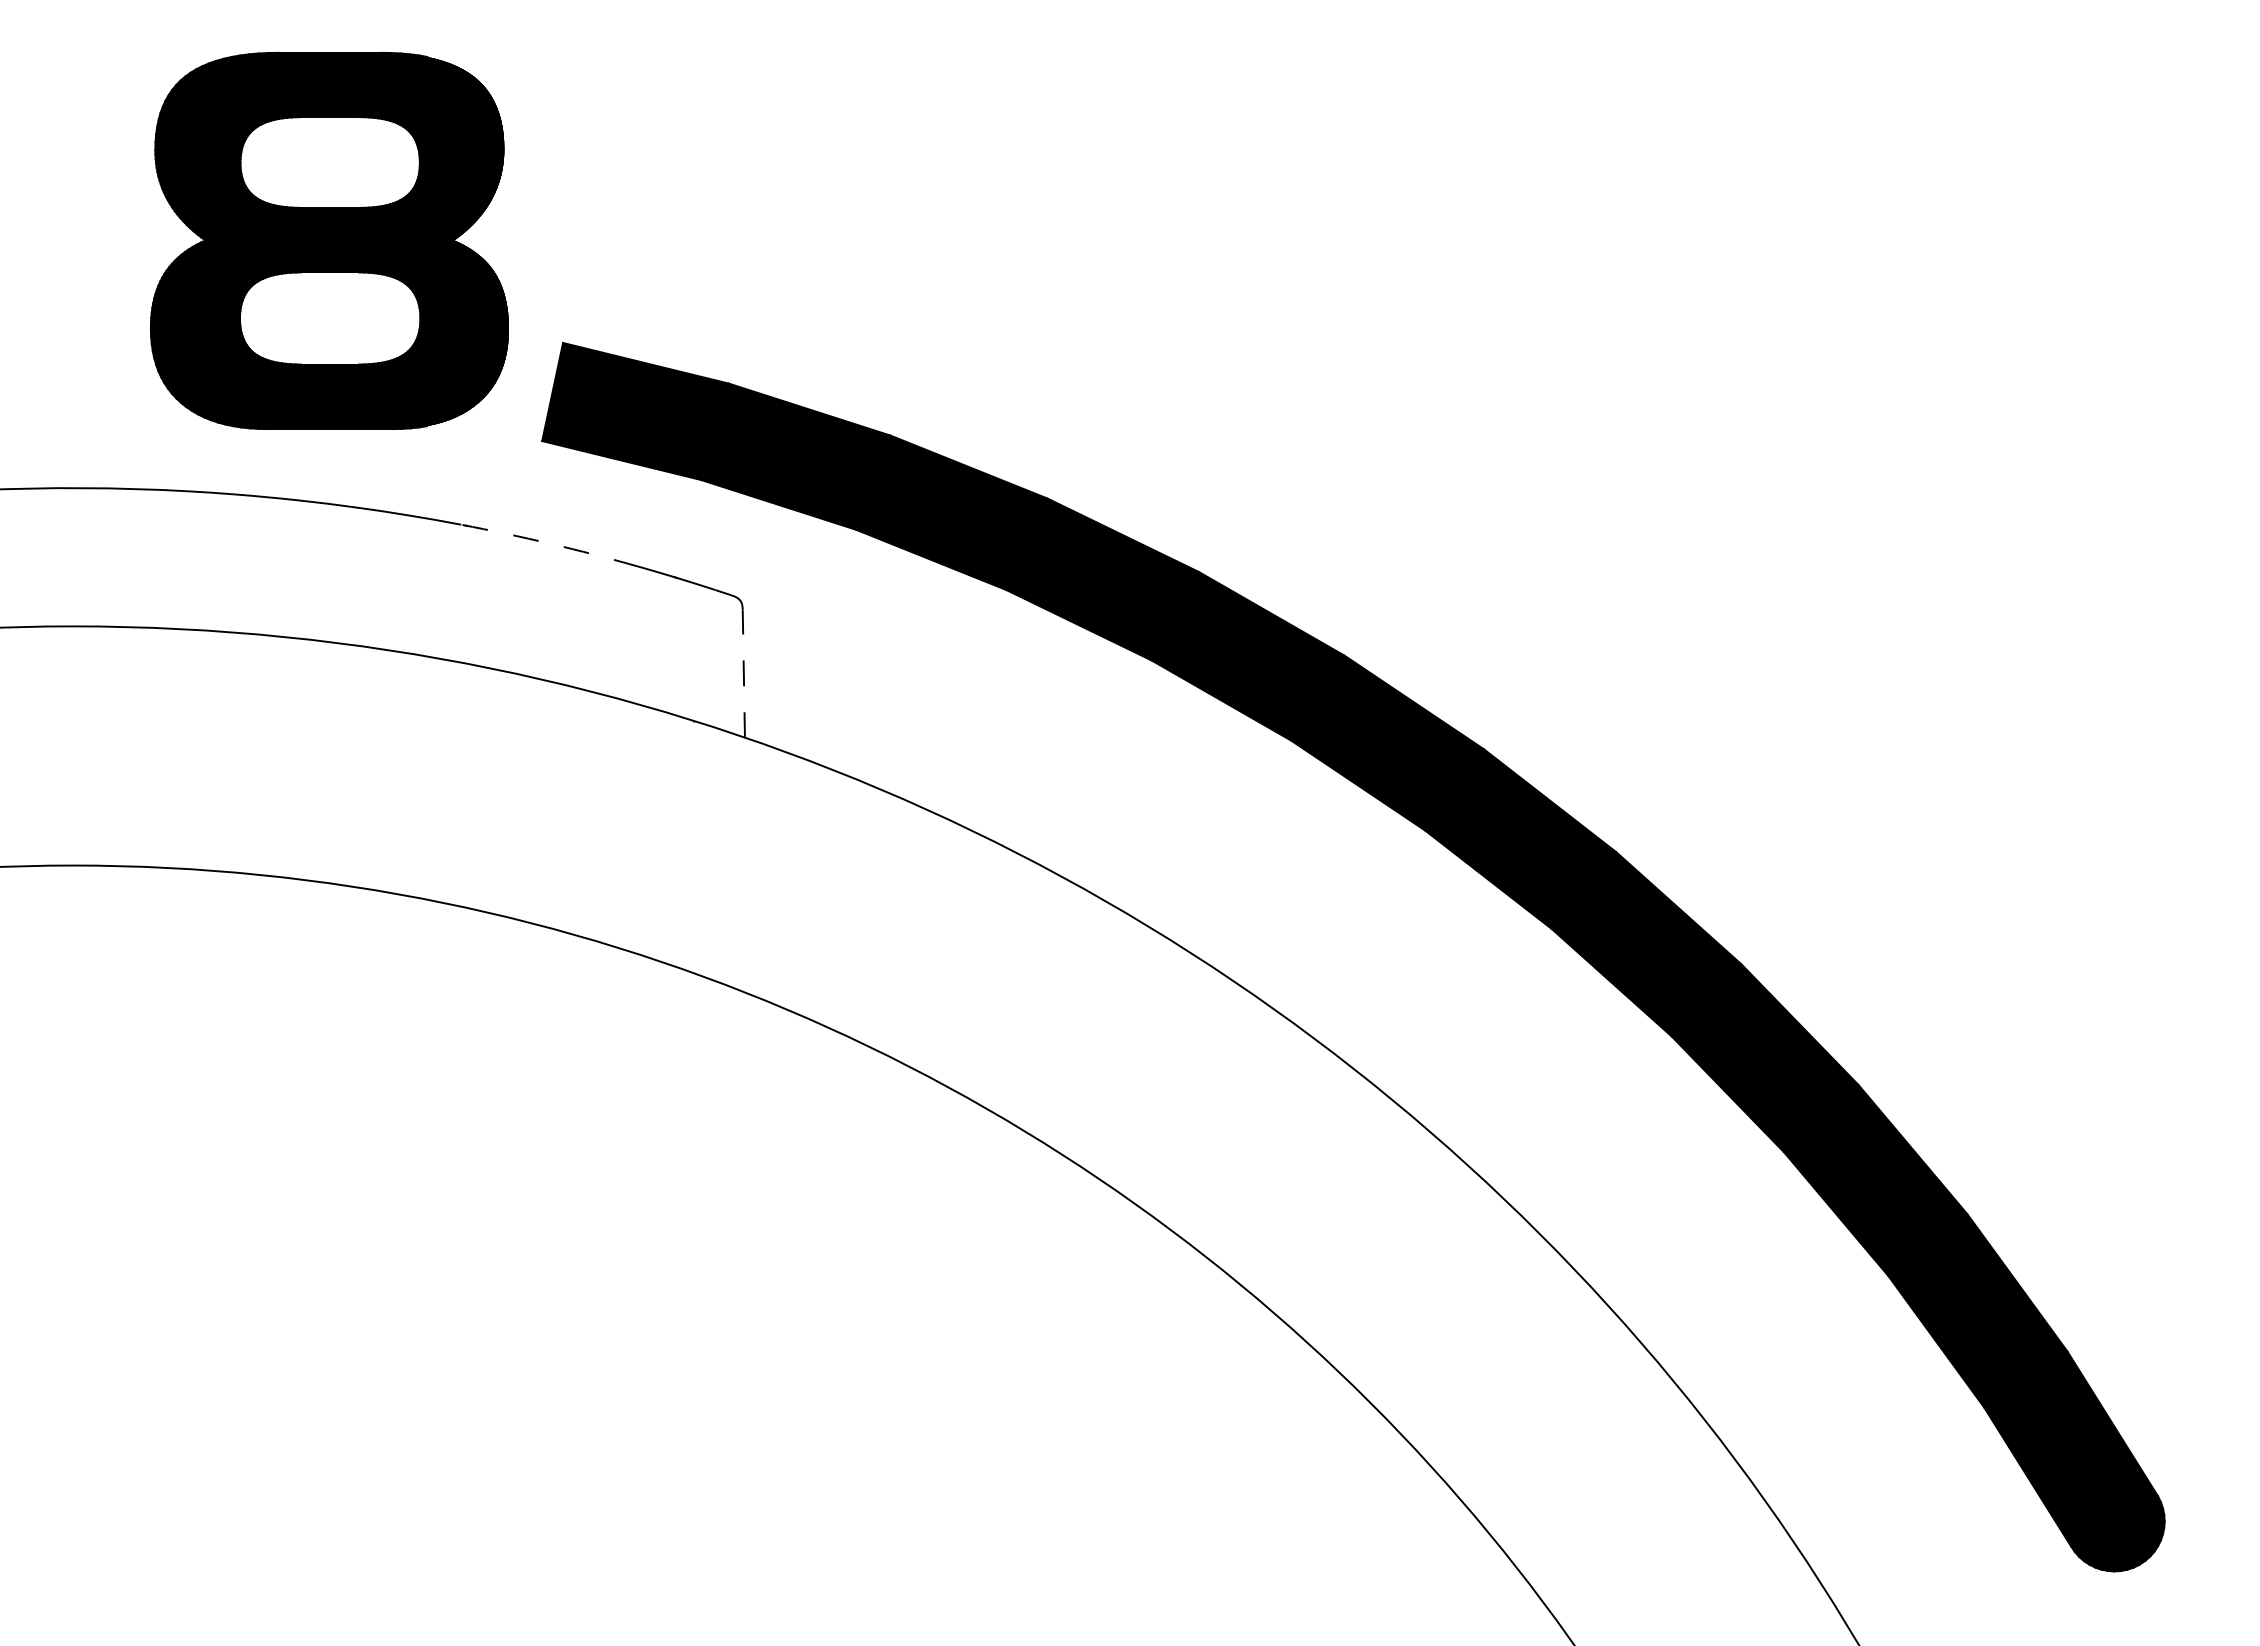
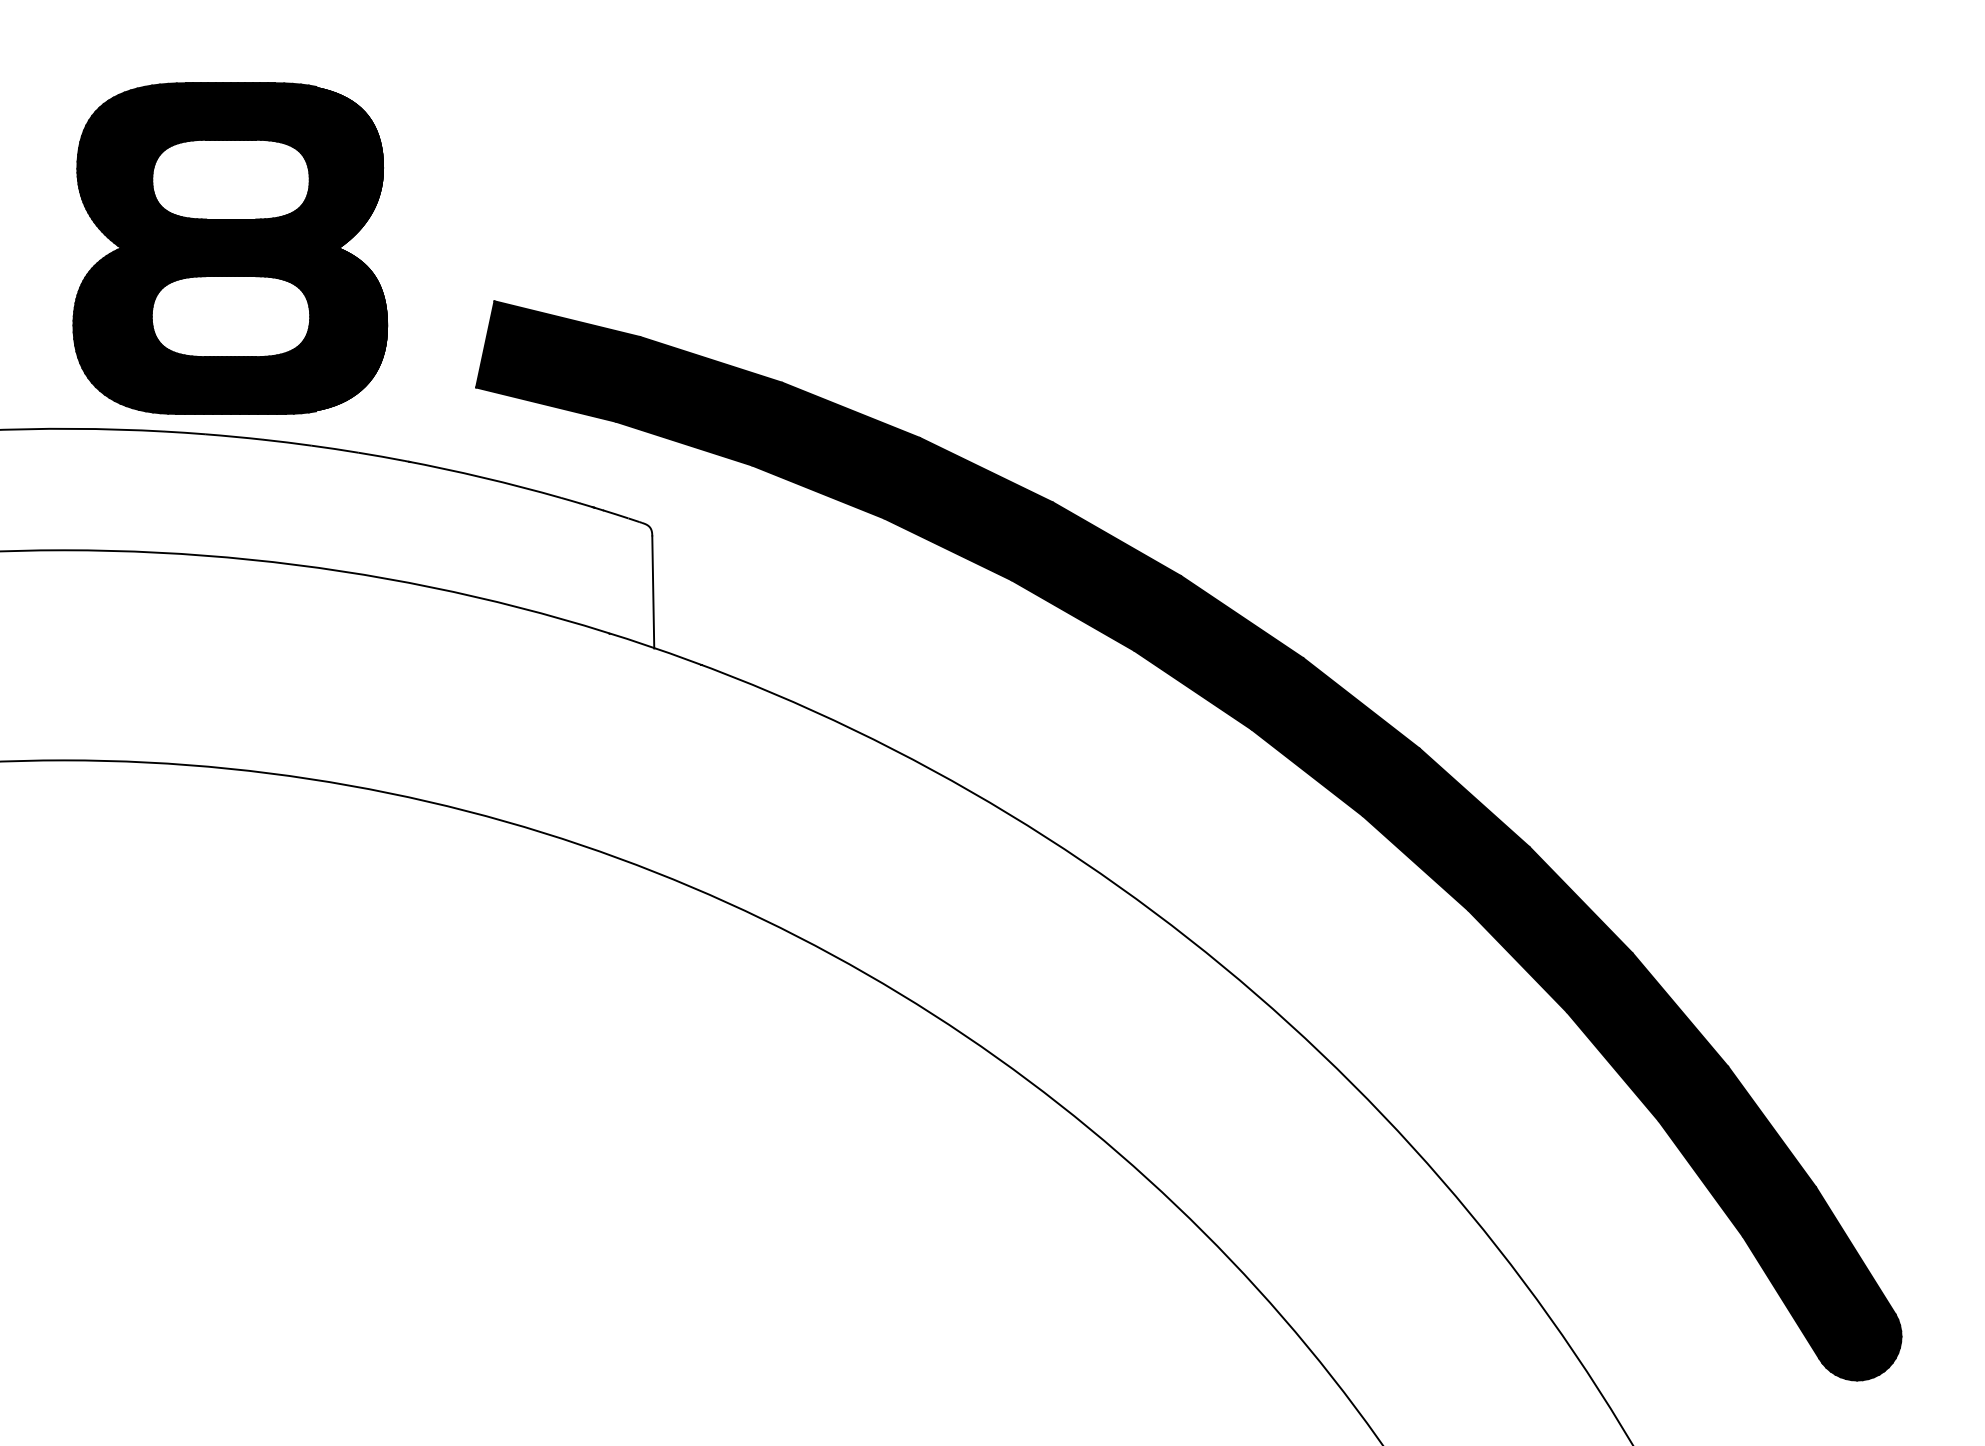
part: (329, 240) -> (230, 248), moved
arc: (550, 543) -> (483, 477), dashed -> solid
line: (743, 674) -> (652, 592), dashed -> solid

